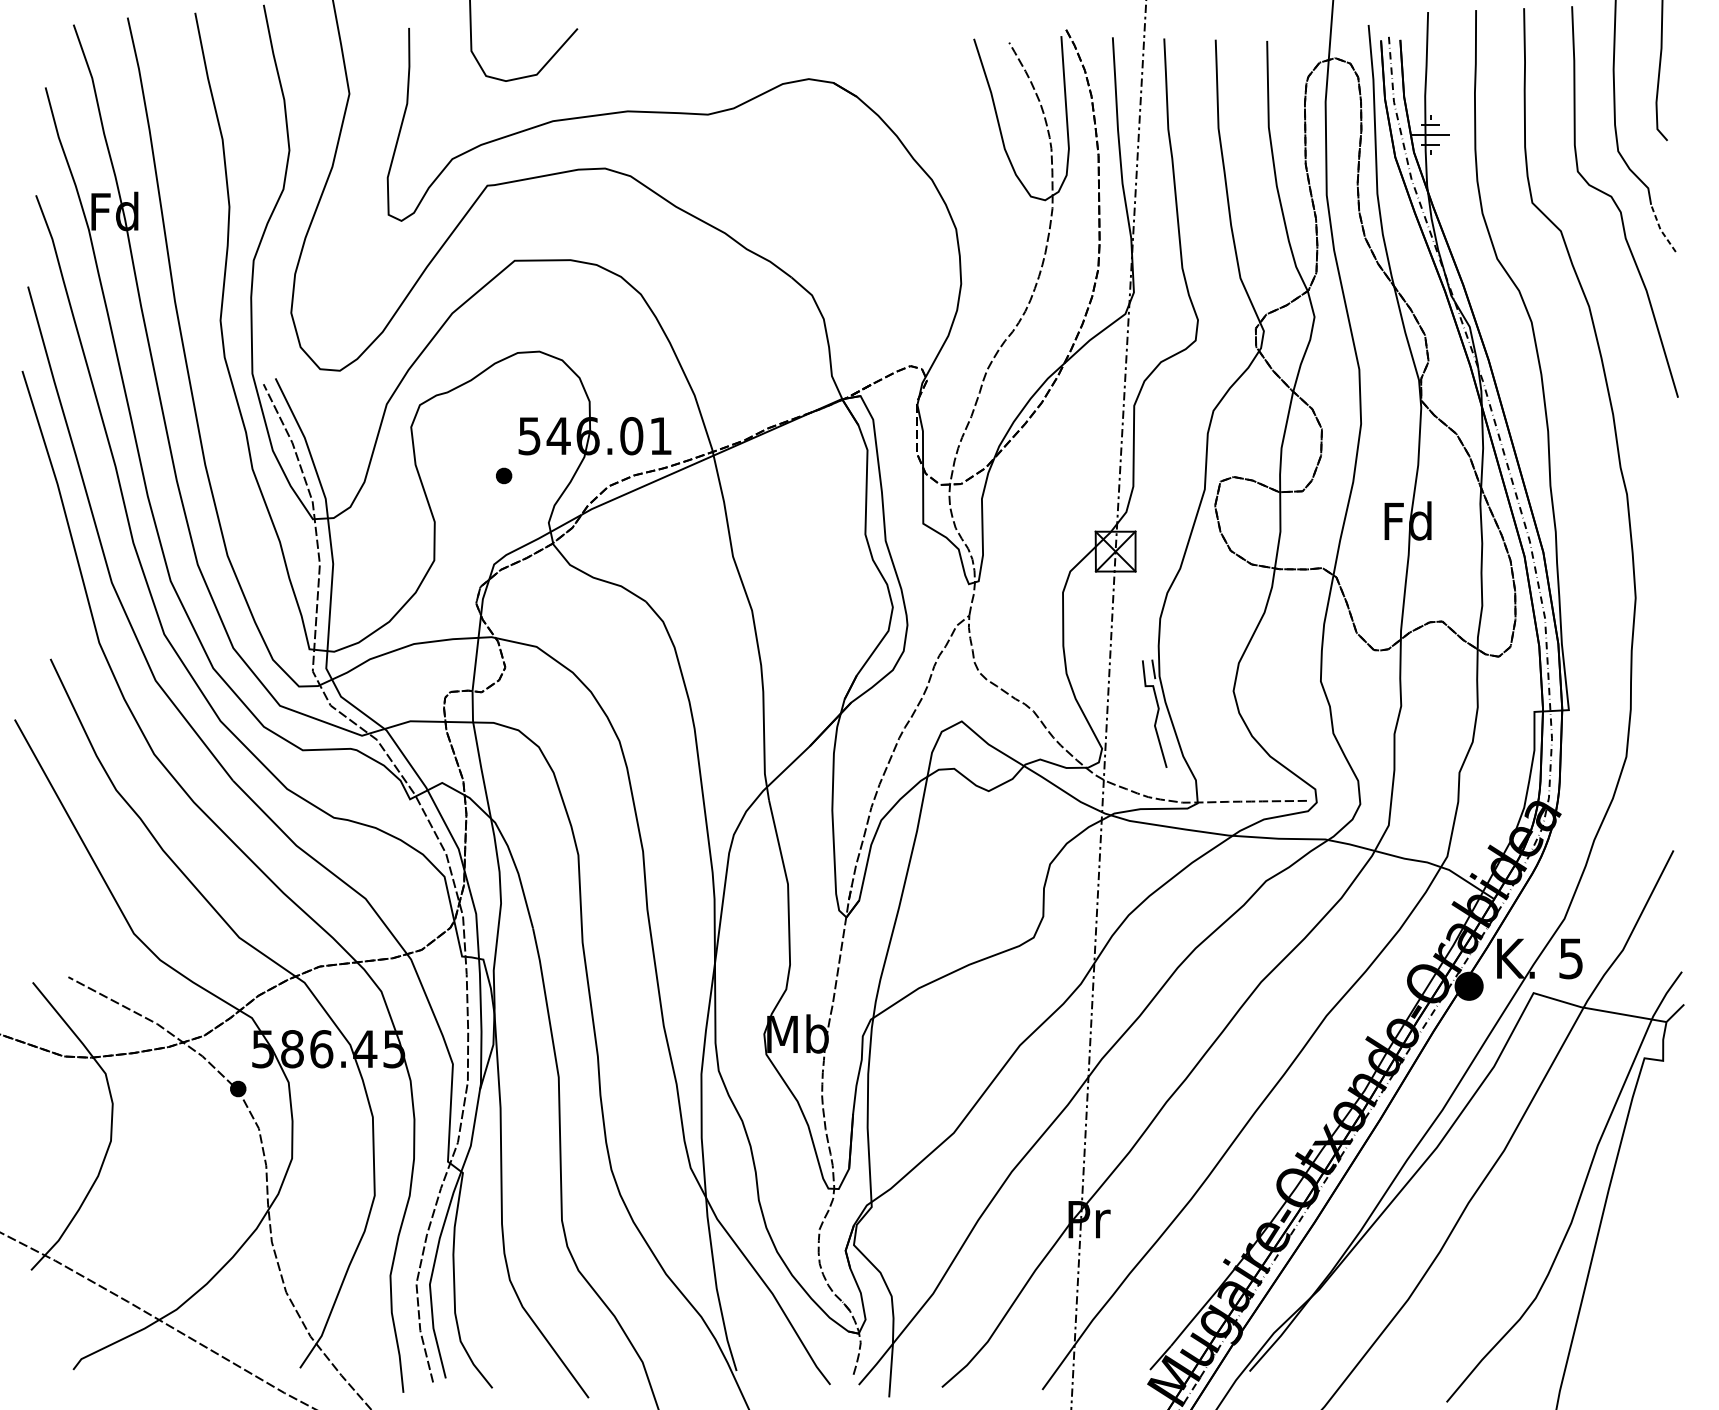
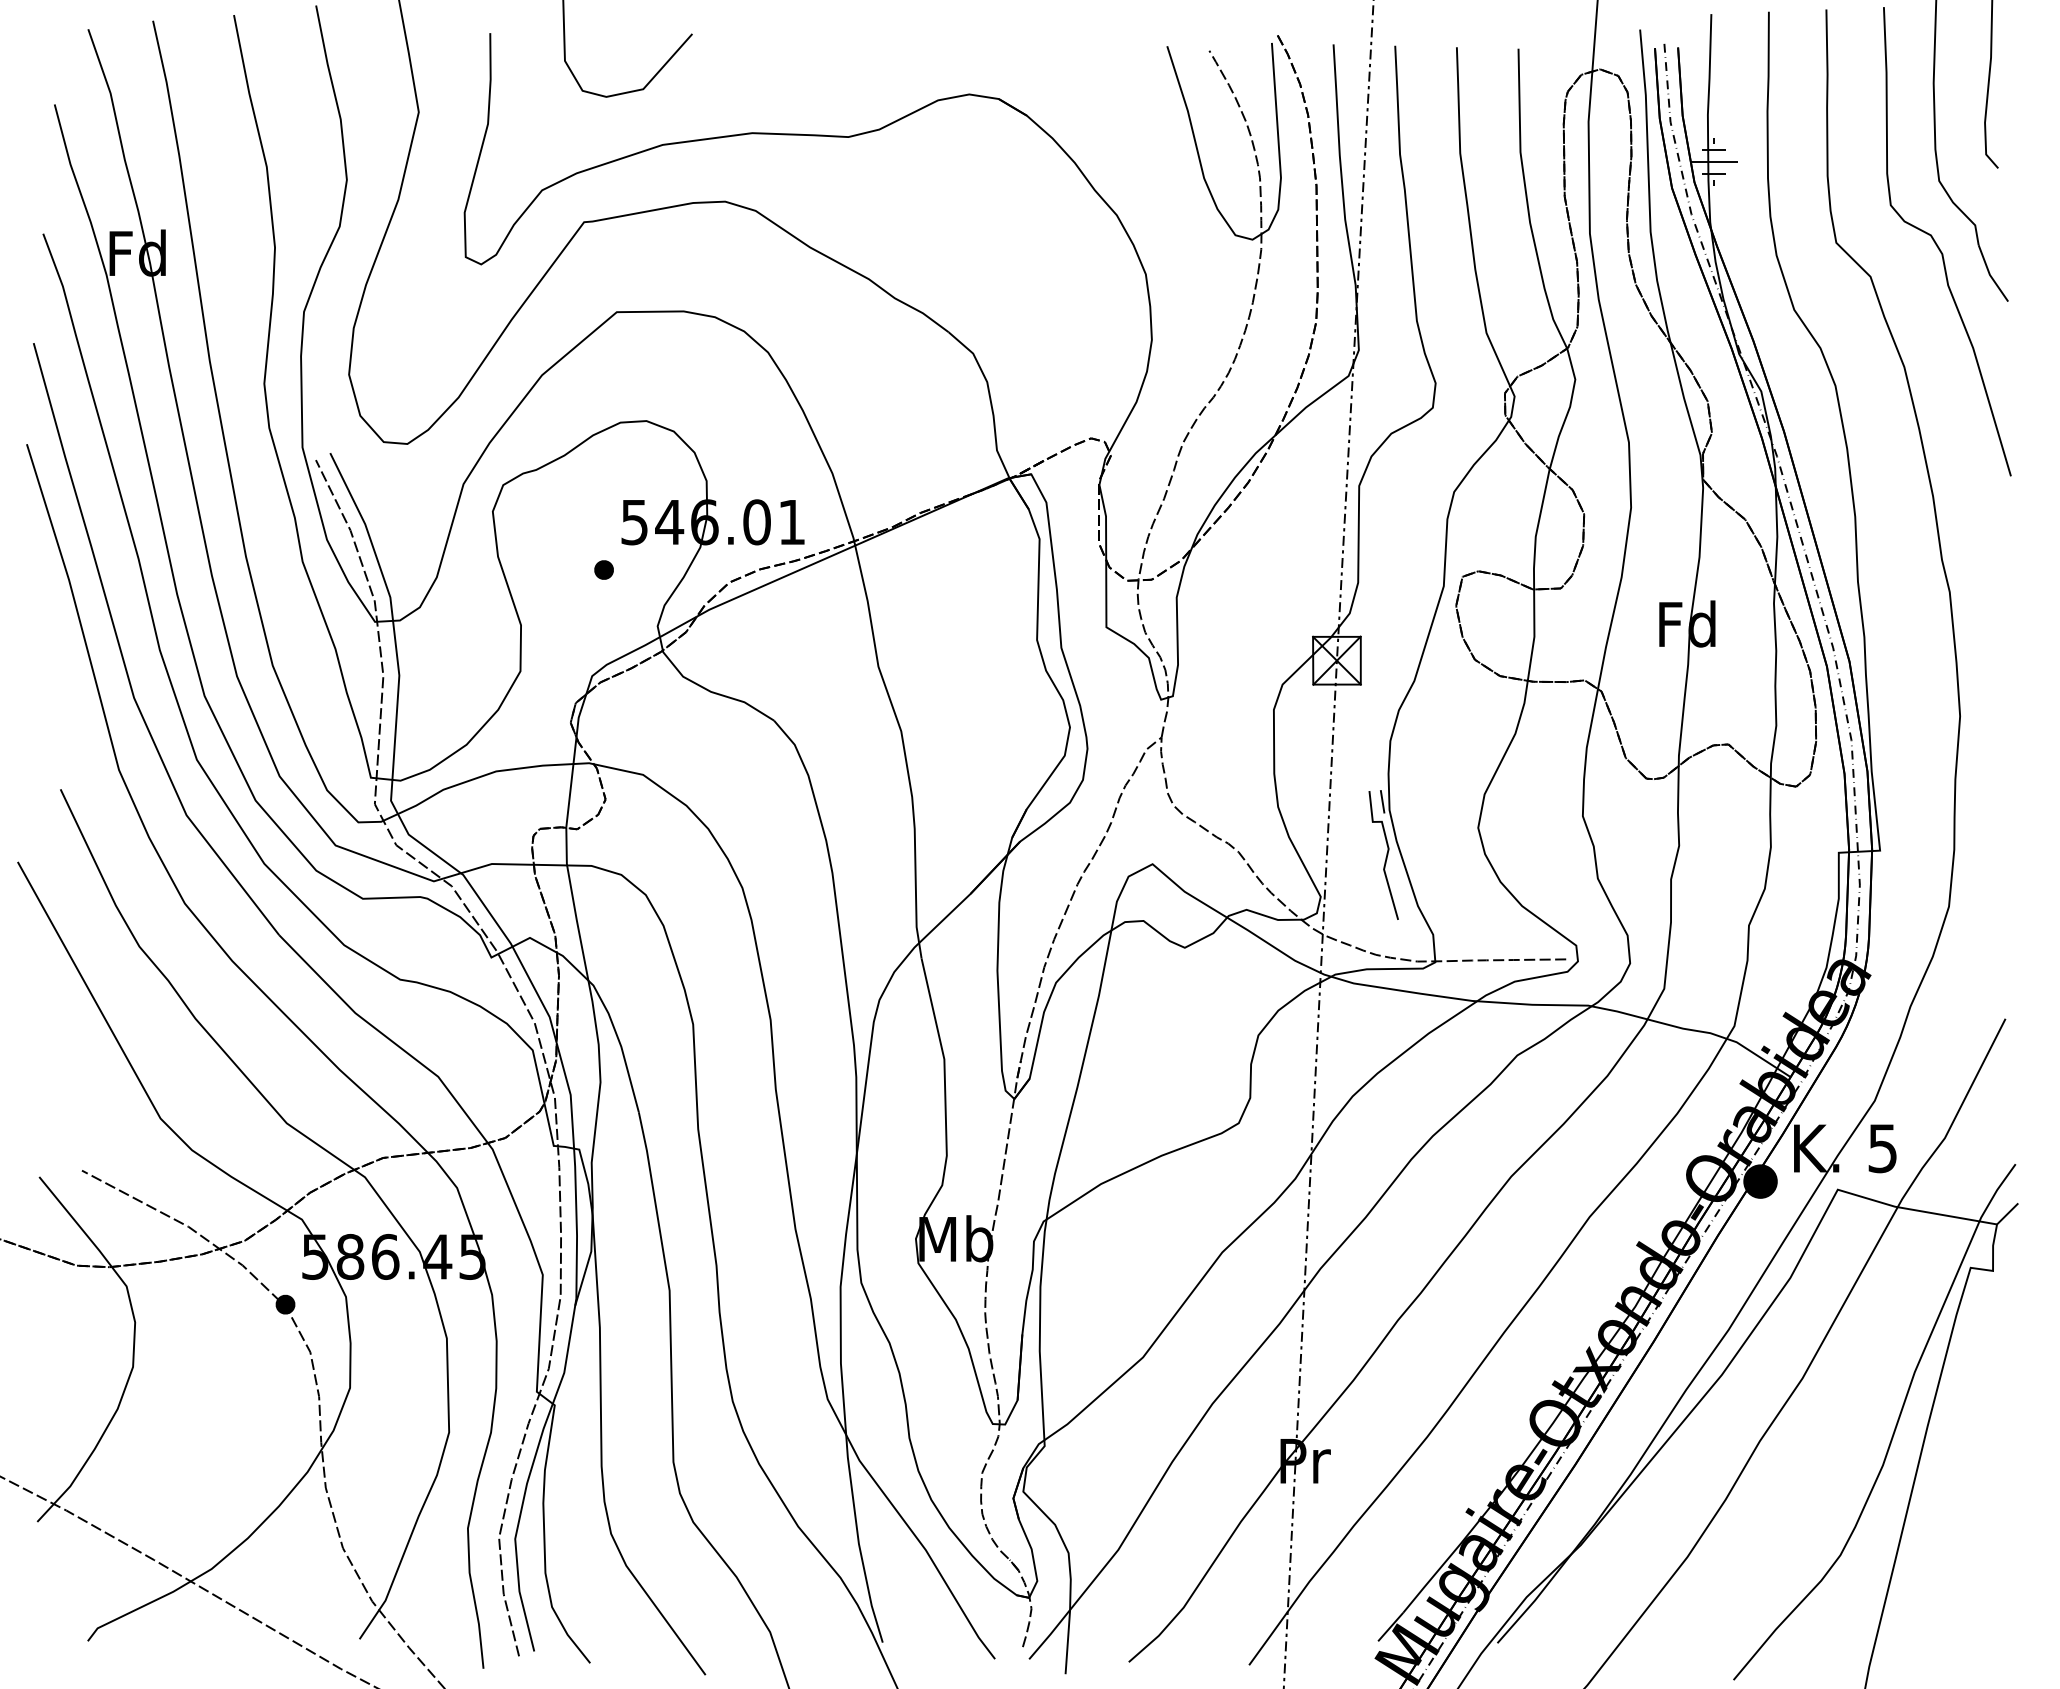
line: (1660, 229) -> (1989, 274), dashed -> solid

